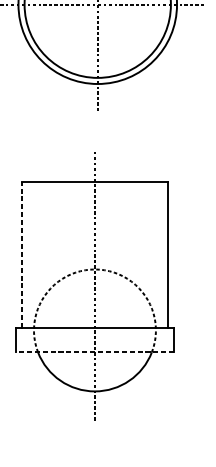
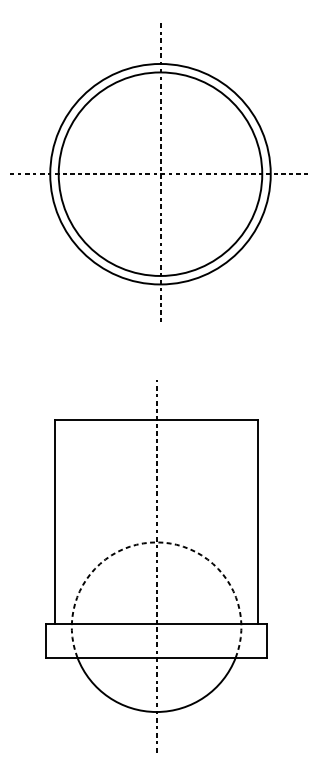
line: (21, 255) -> (54, 522), dashed -> solid
line: (94, 352) -> (156, 657), dashed -> solid

